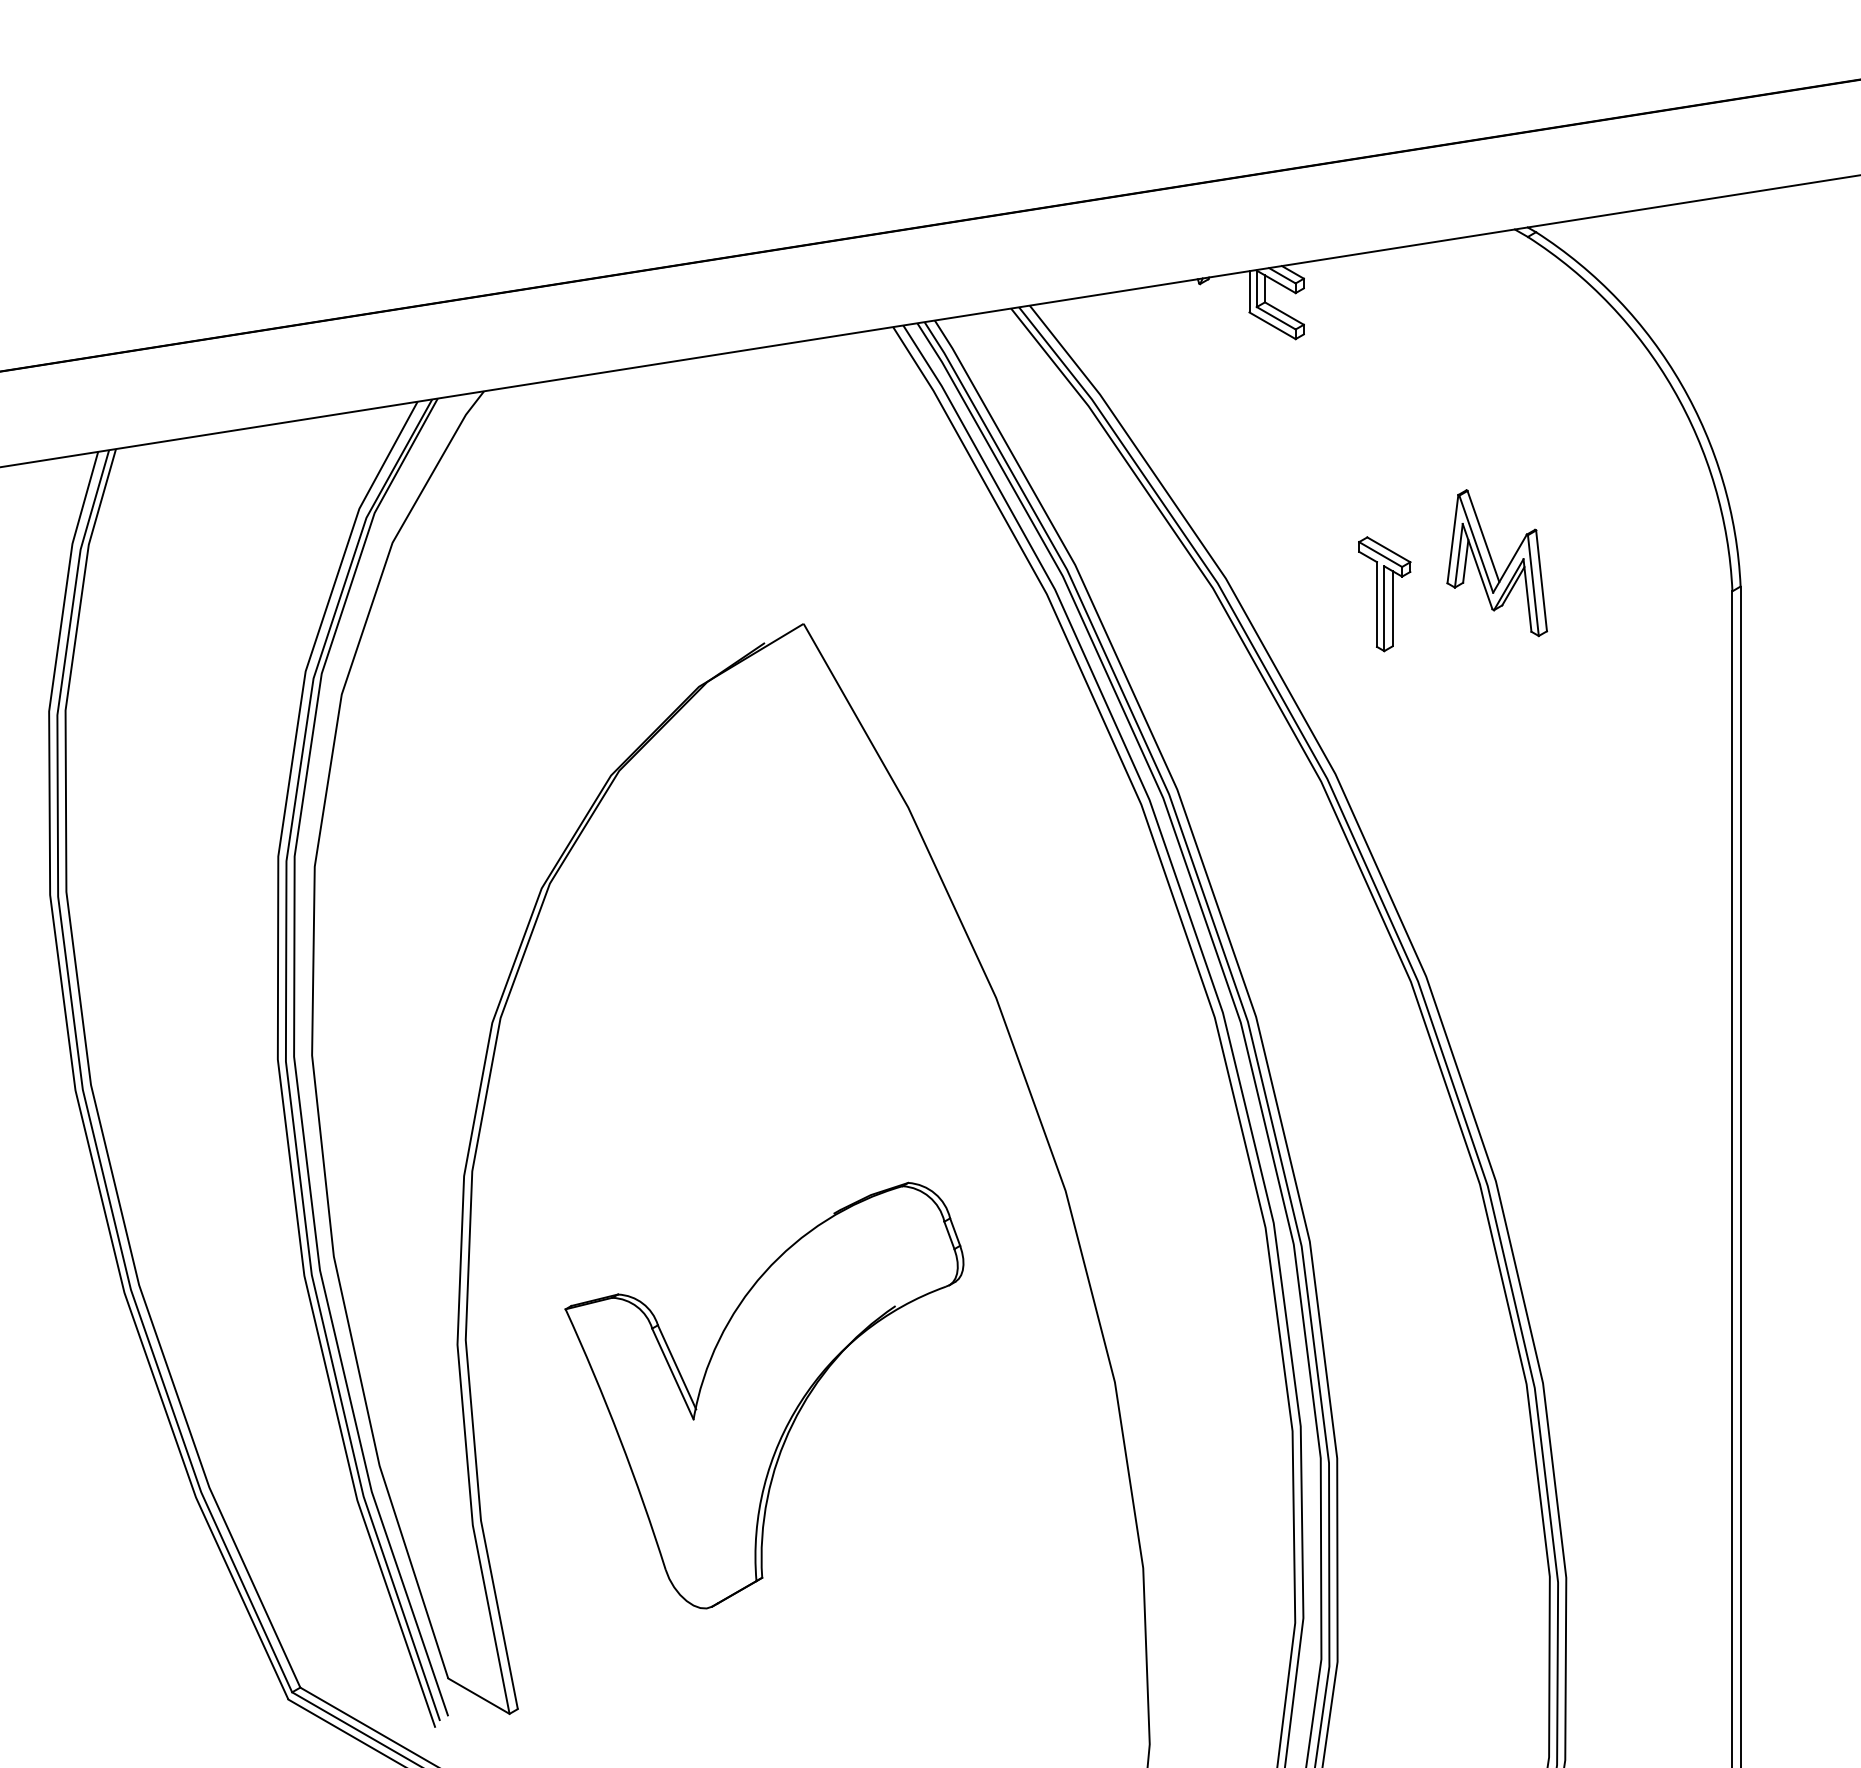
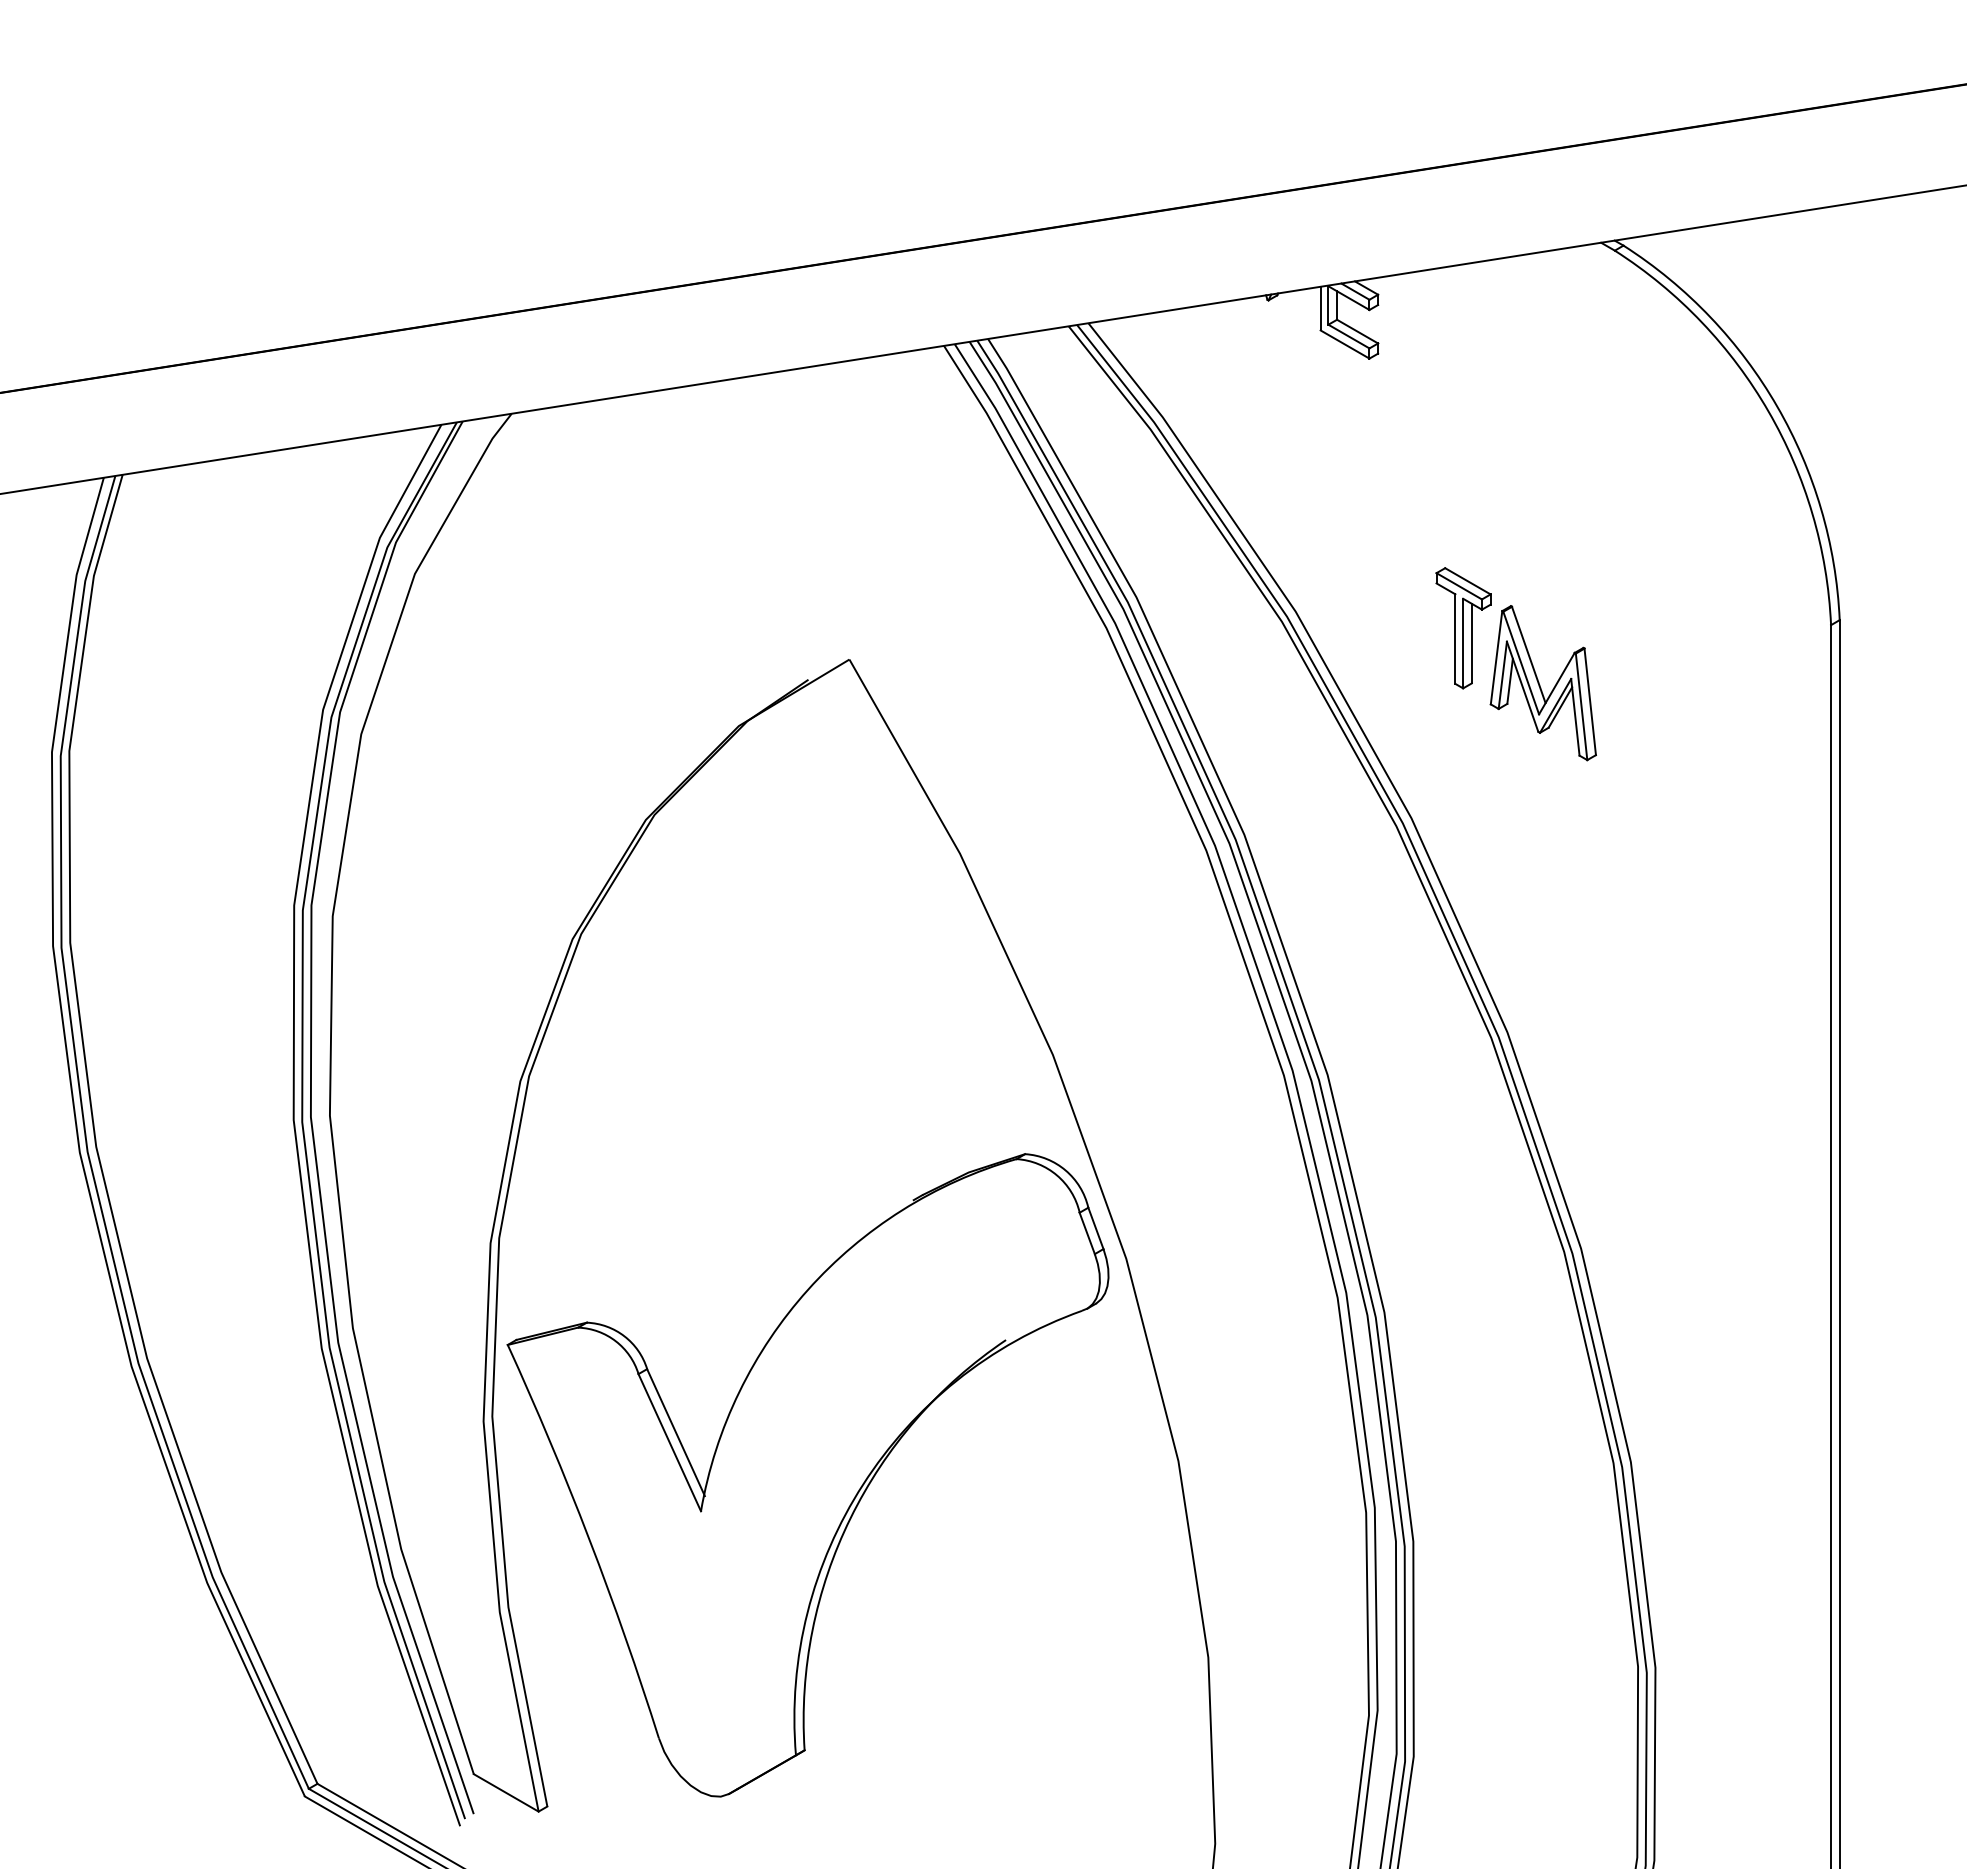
part: (1496, 563) -> (1542, 683), moved
part: (764, 1395) -> (808, 1475), size x1.43

